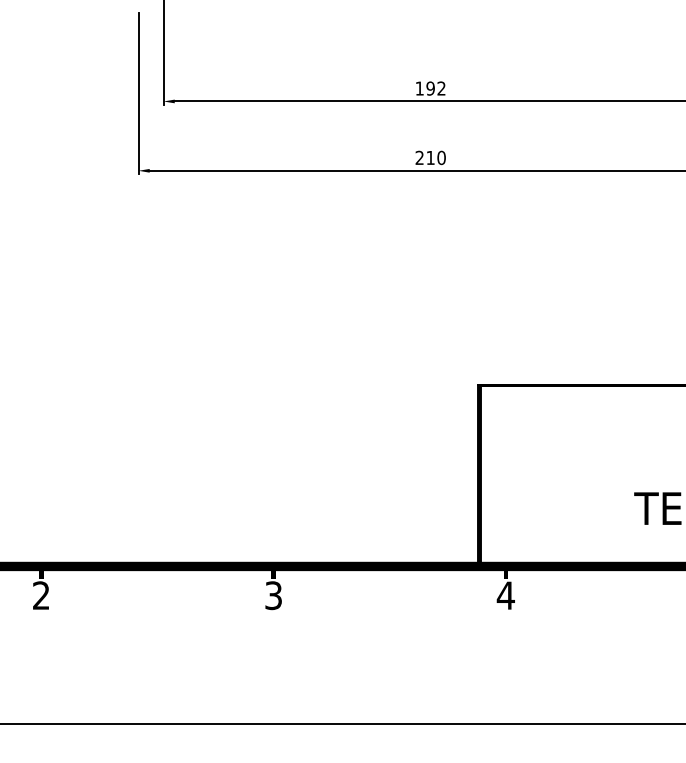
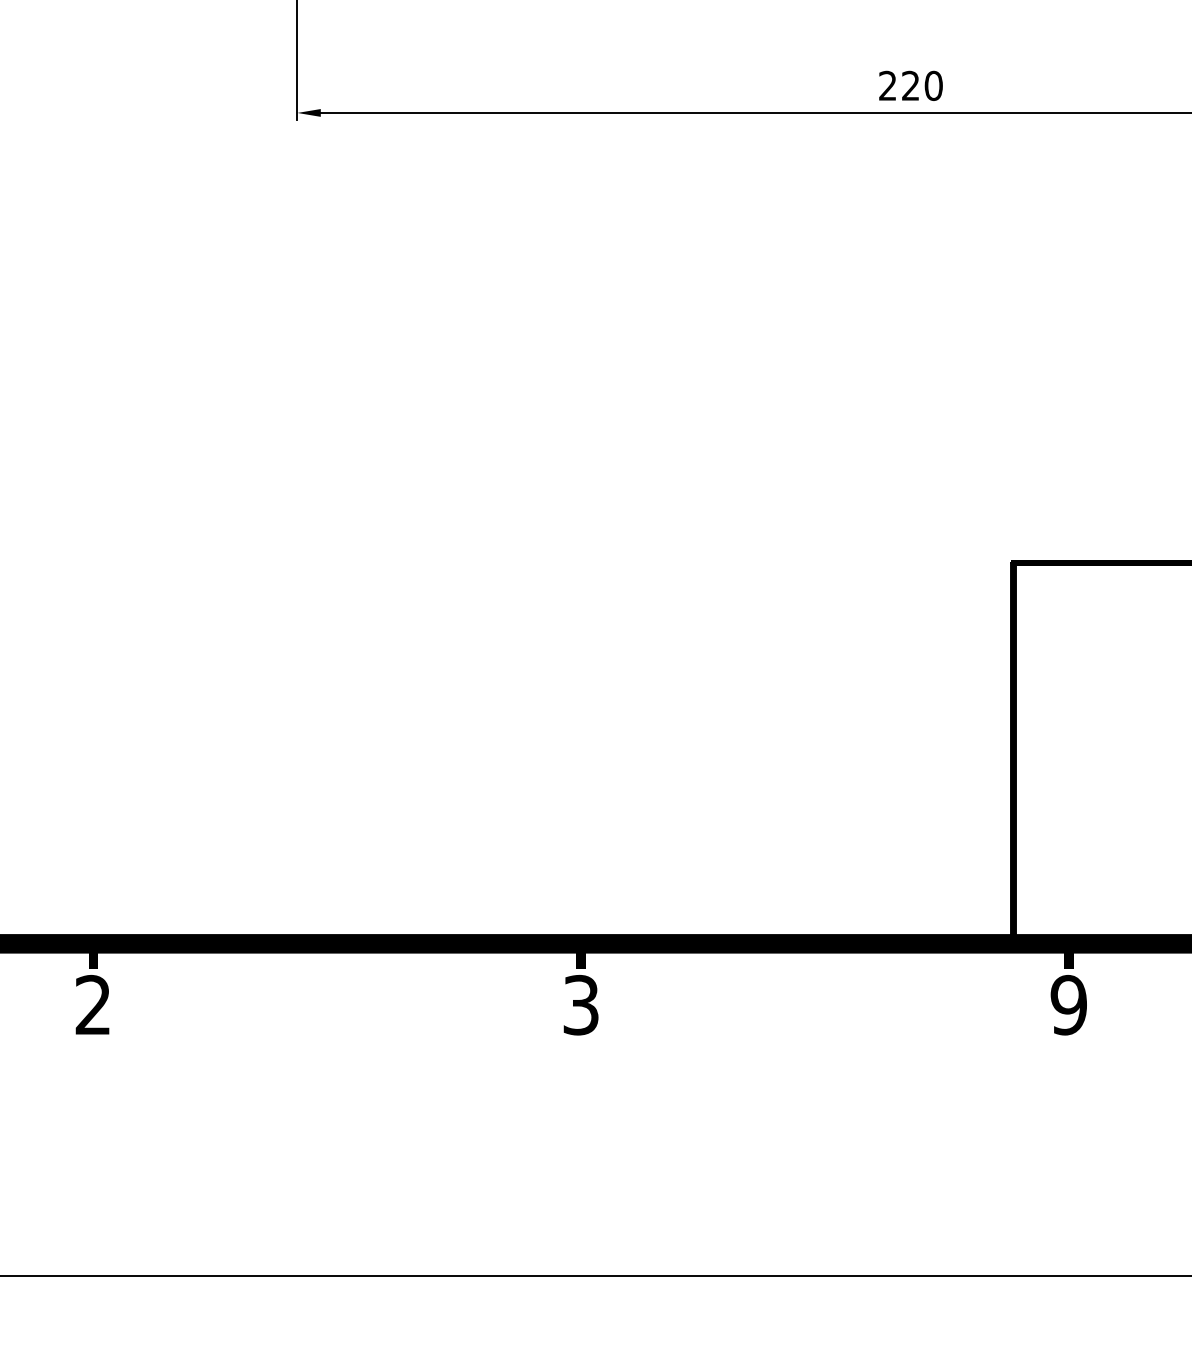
text: (430, 157) -> (910, 85), 210 -> 220
text: (505, 595) -> (1067, 1004), 4 -> 9

